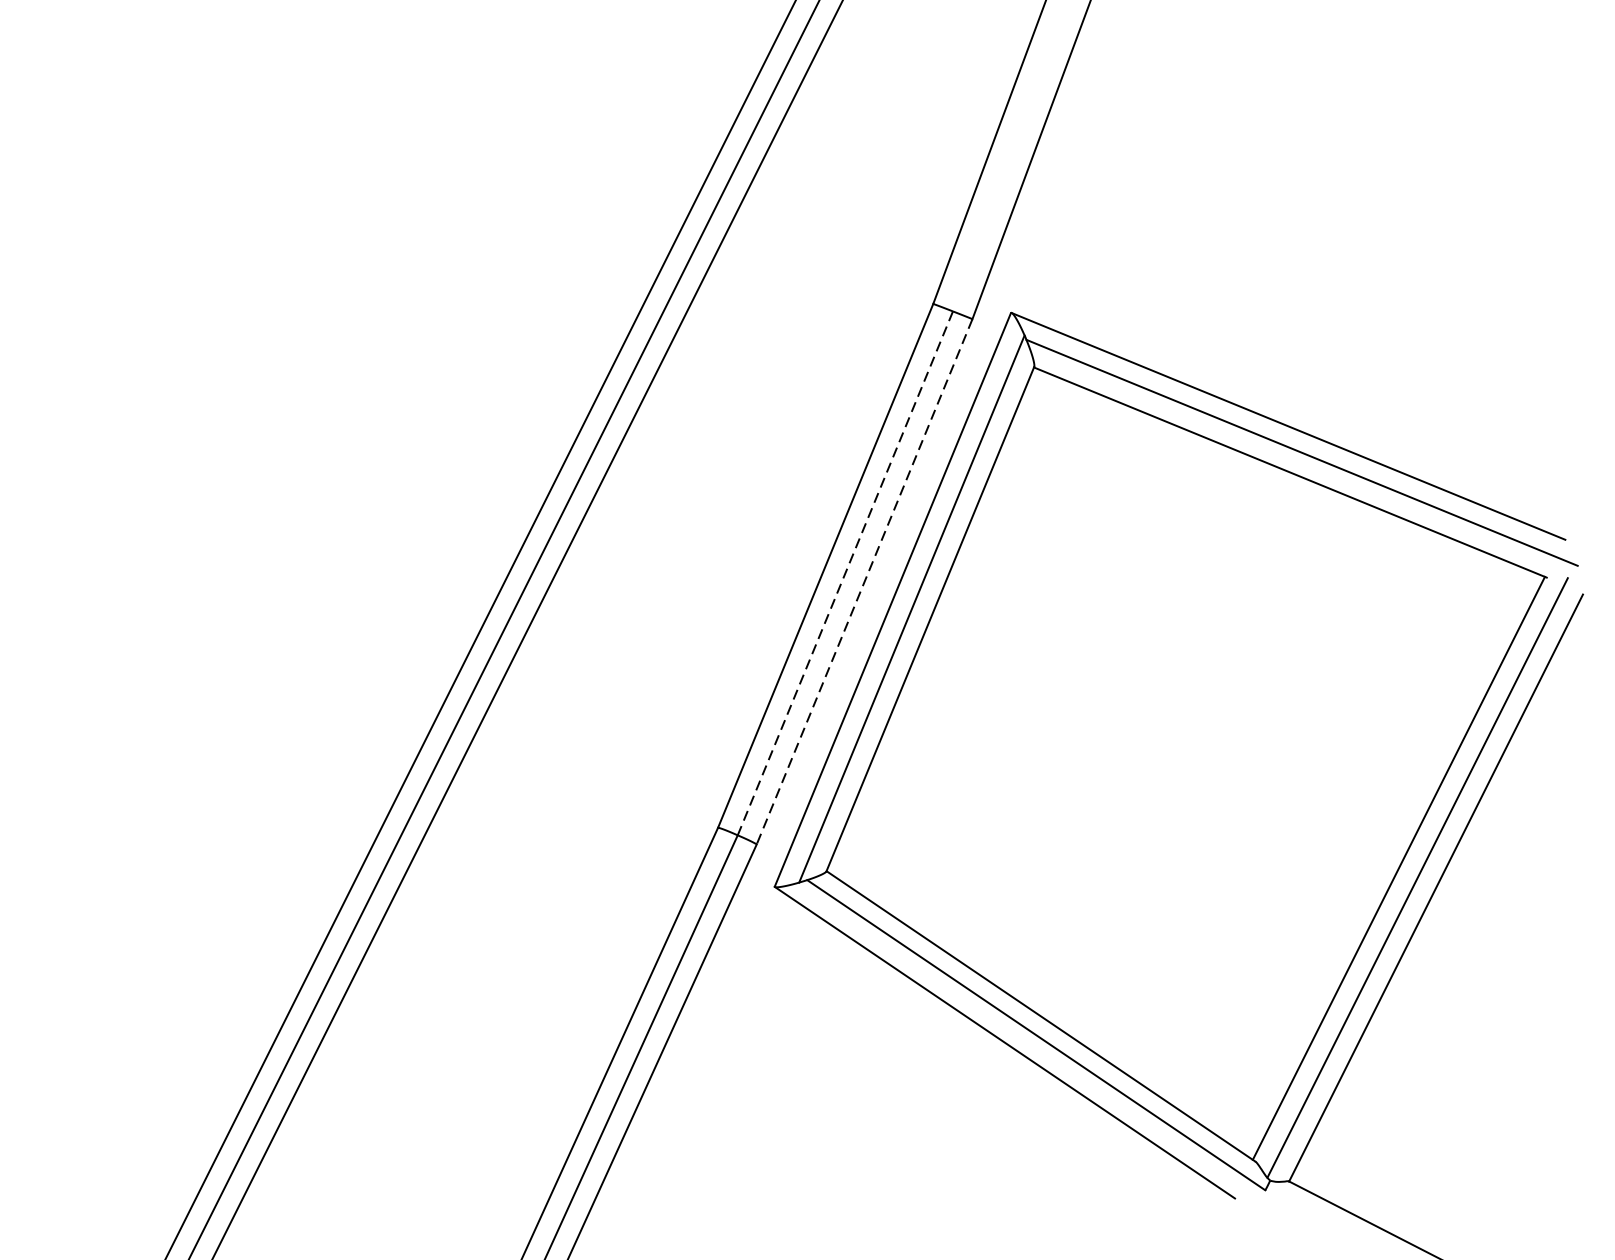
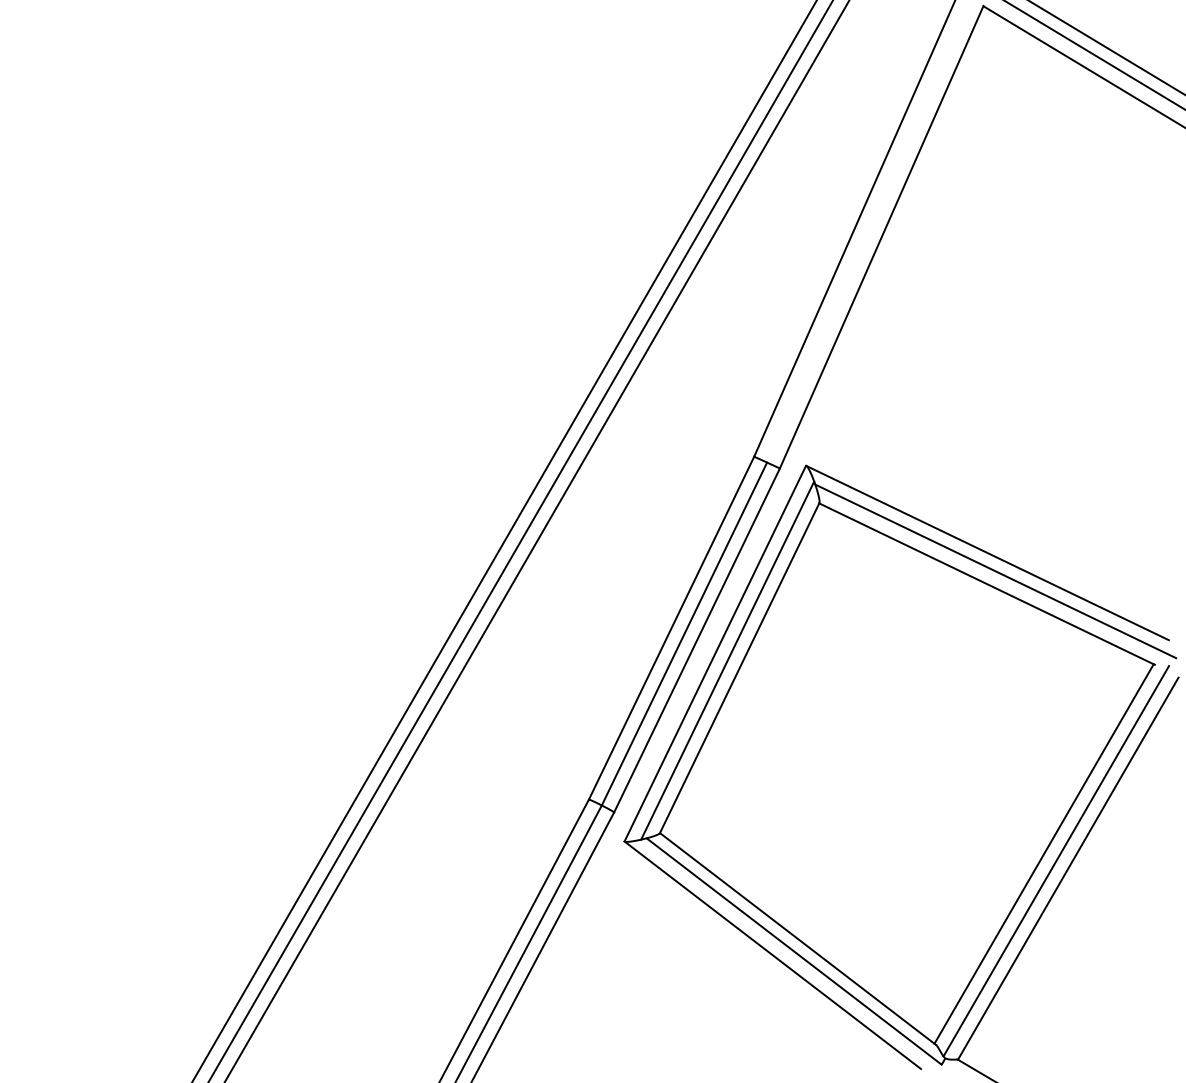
line: (845, 574) -> (684, 634), dashed -> solid
line: (865, 581) -> (697, 640), dashed -> solid

